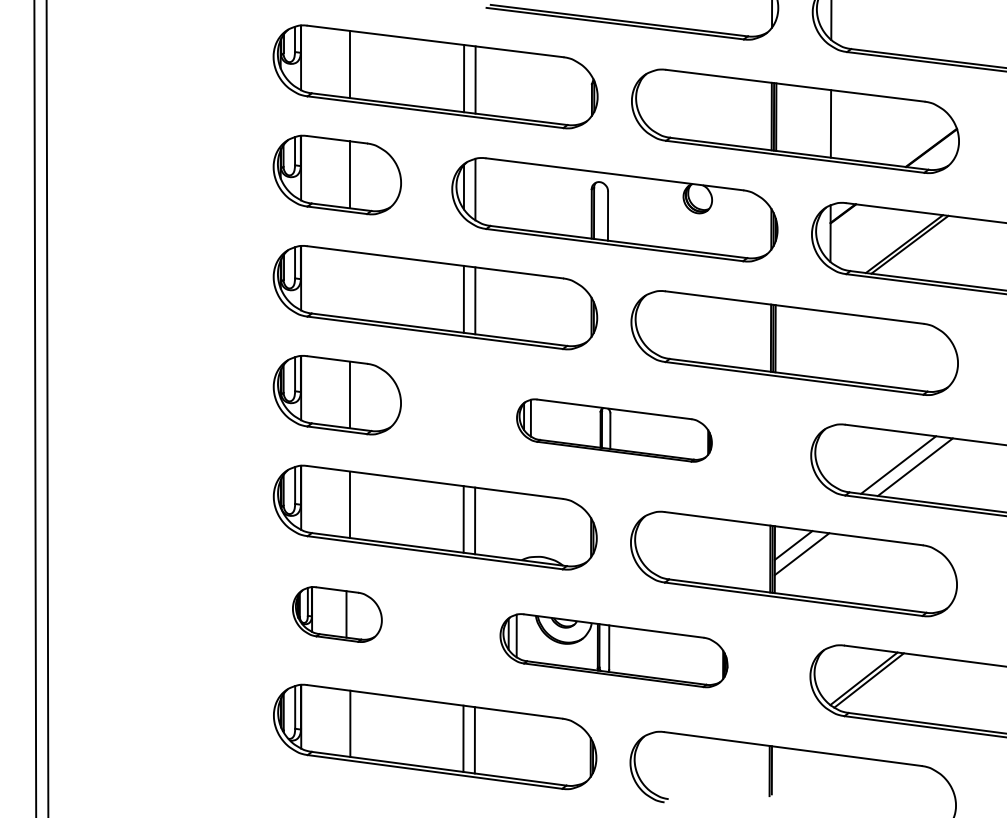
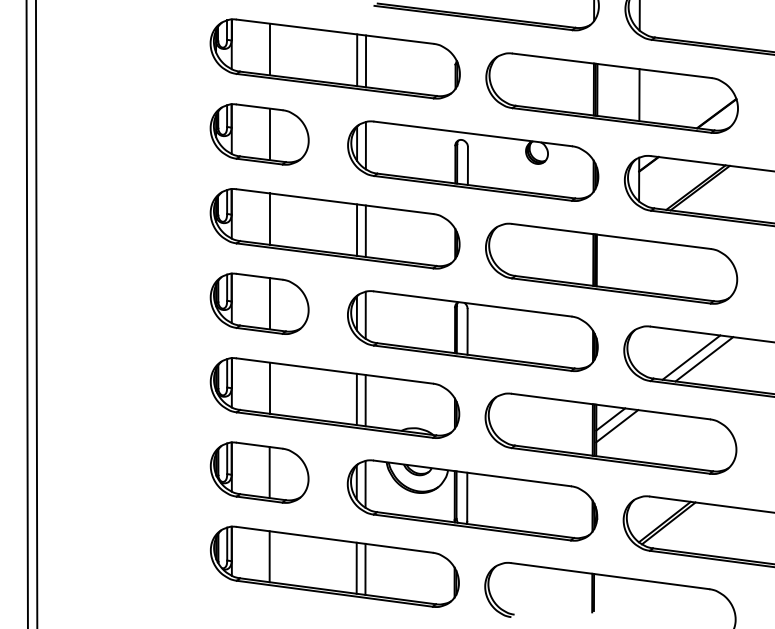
line: (350, 284) -> (269, 218), added
part: (614, 430) -> (472, 331), size x1.67
part: (337, 614) -> (259, 472), size x1.43
part: (613, 650) -> (472, 500), size x1.43

